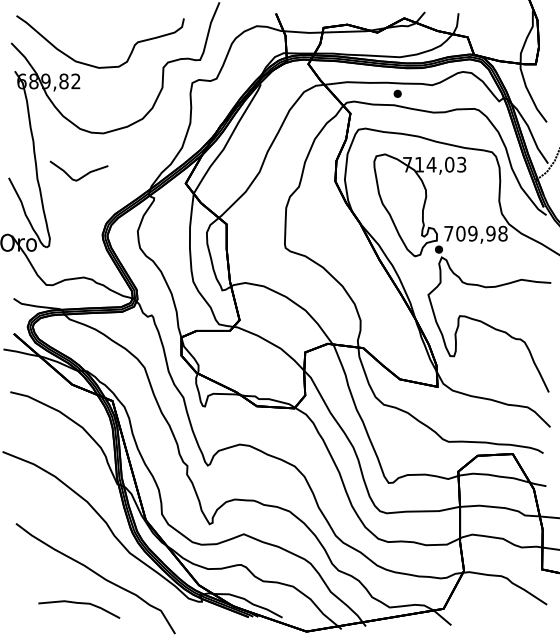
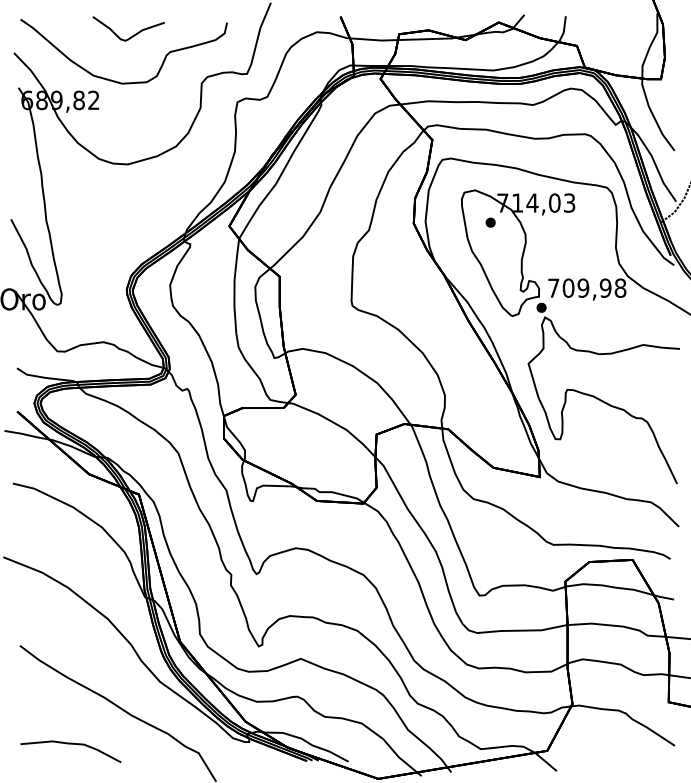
part: (397, 93) -> (490, 222), moved
curve: (82, 176) -> (132, 35), moved
curve: (78, 603) -> (70, 744), moved

